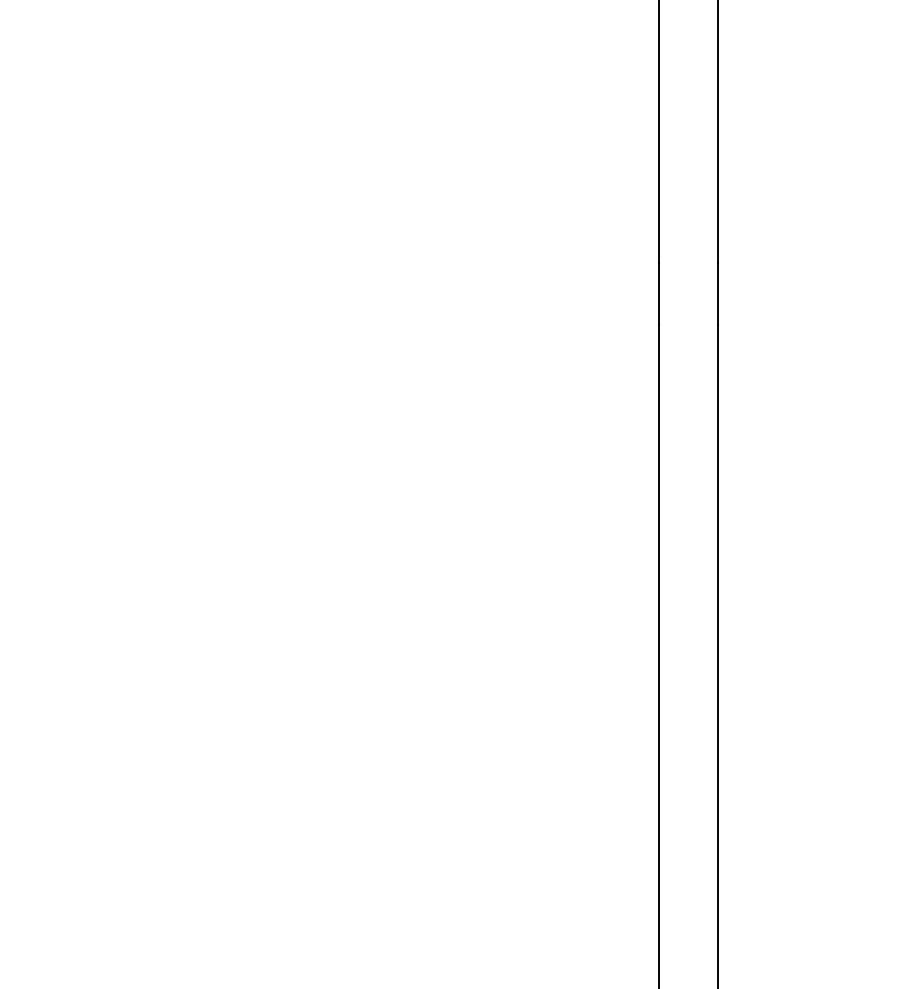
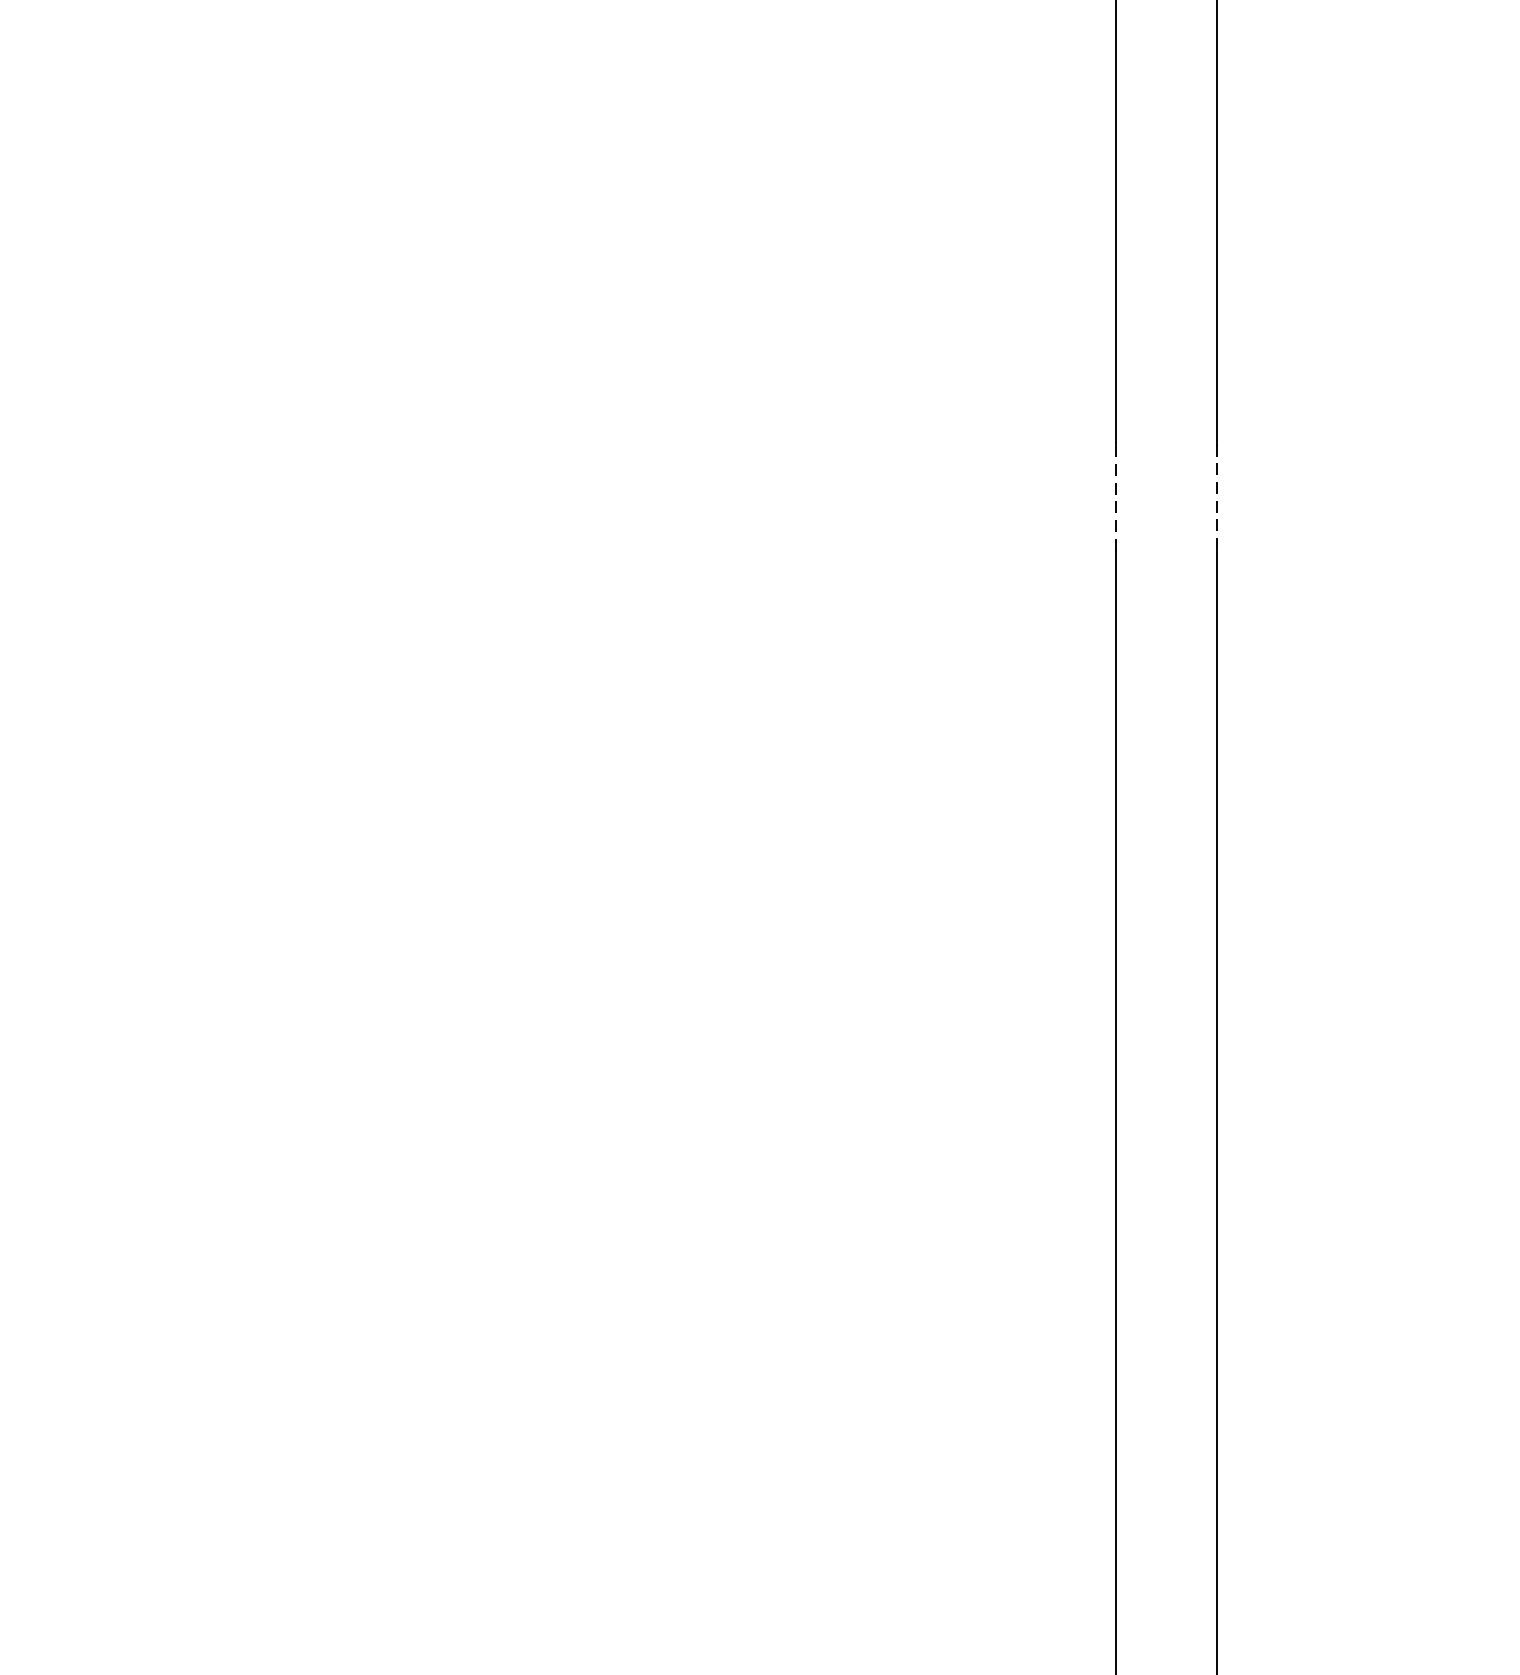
line: (658, 293) -> (1115, 496), solid -> dashed
line: (718, 294) -> (1217, 498), solid -> dashed

